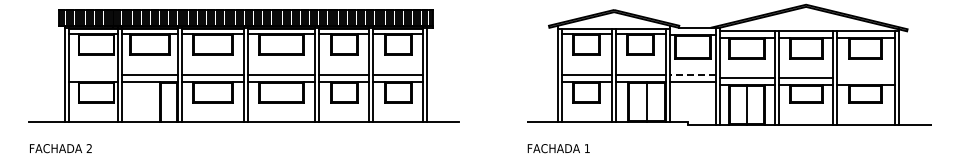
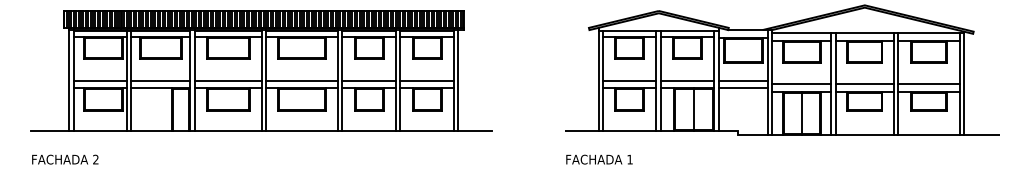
line: (93, 75) -> (100, 81), added
line: (692, 75) -> (742, 81), dashed -> solid
line: (865, 78) -> (928, 84), added

